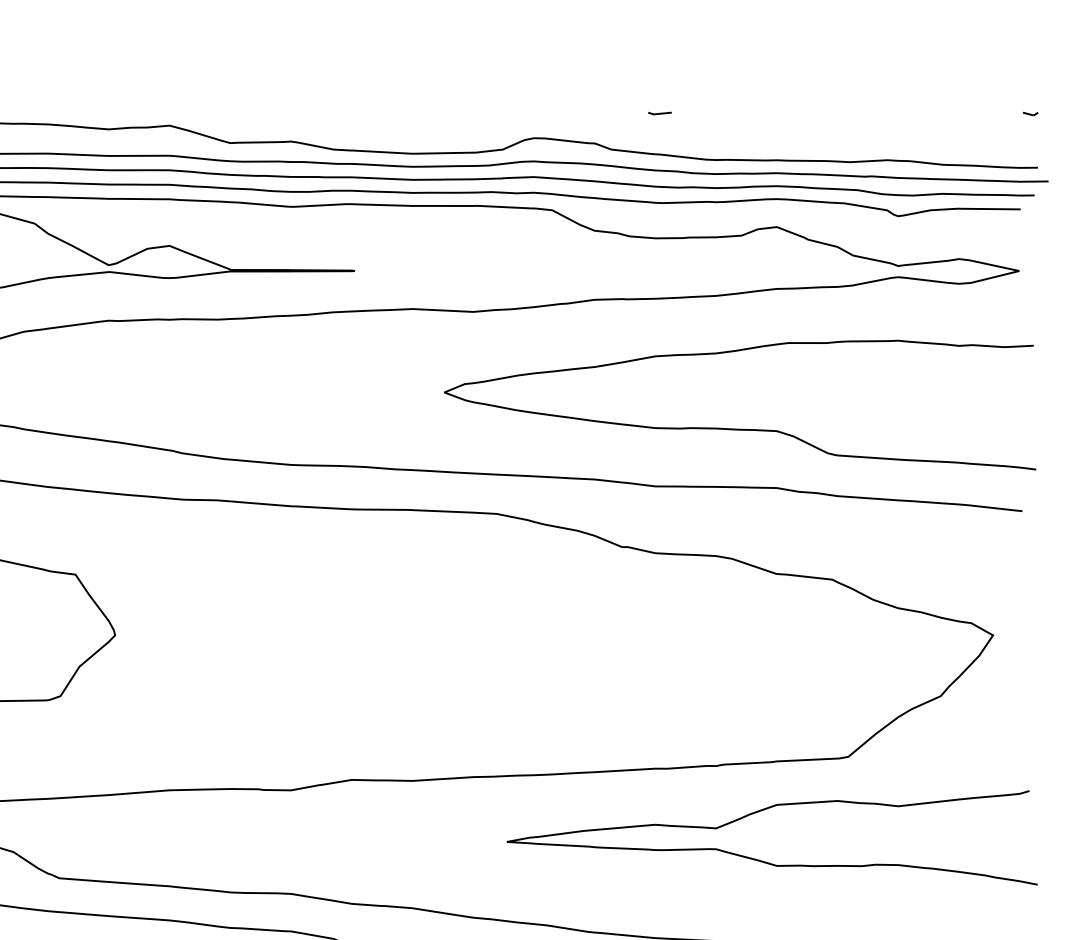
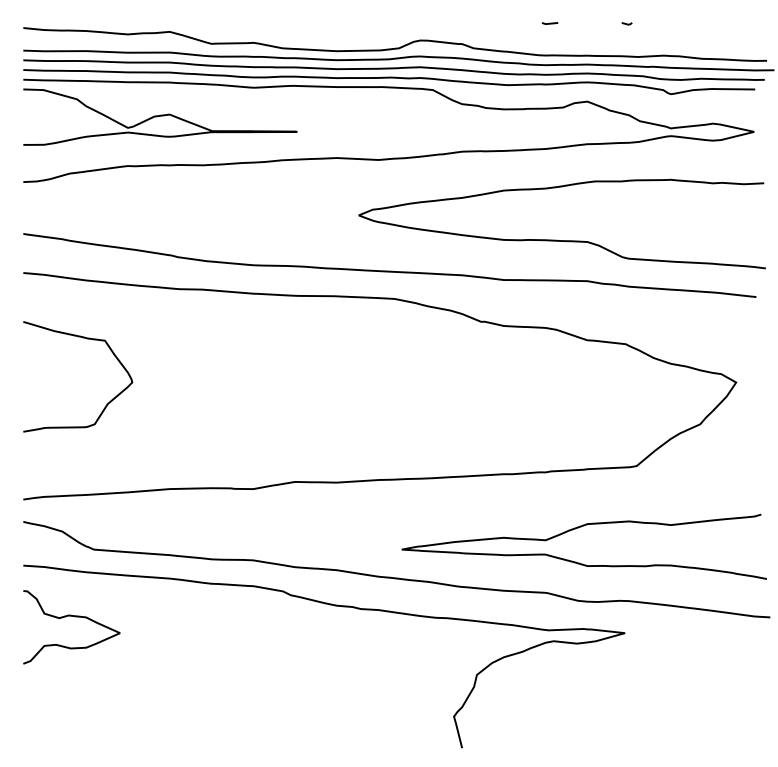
line: (659, 113) -> (549, 23), moved
part: (1029, 113) -> (626, 23), moved
curve: (765, 860) -> (579, 562), moved

